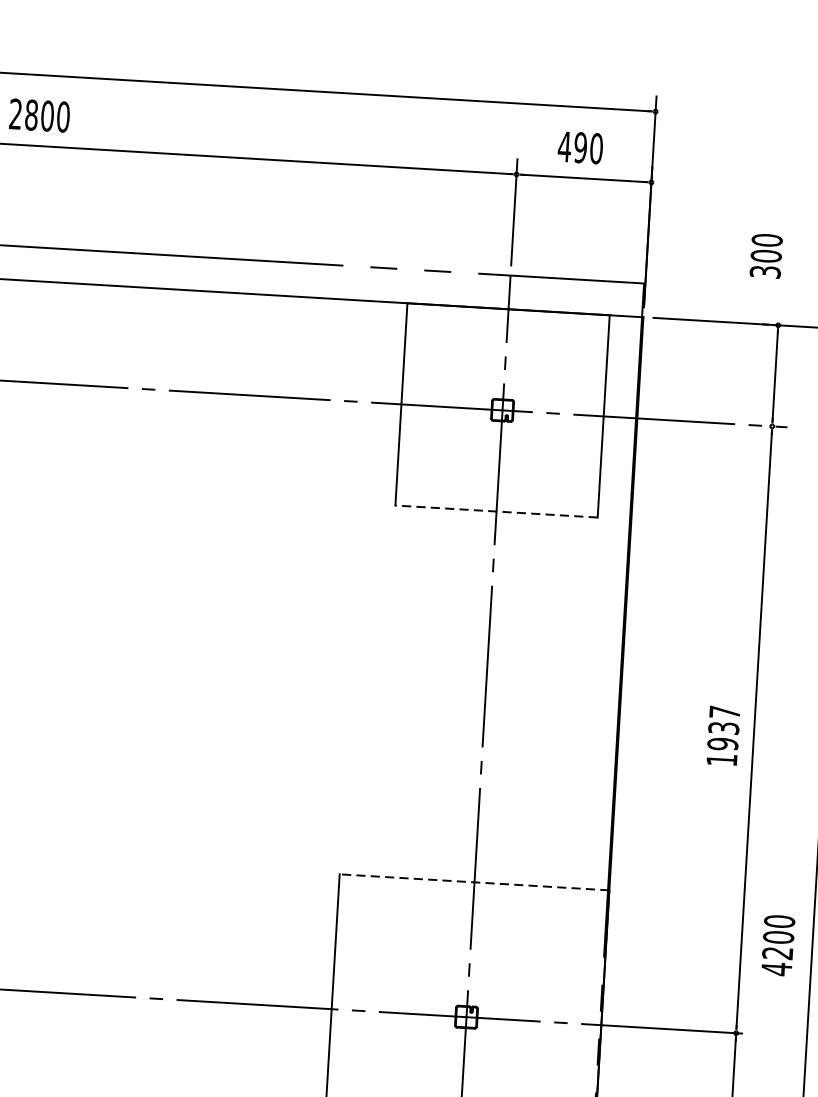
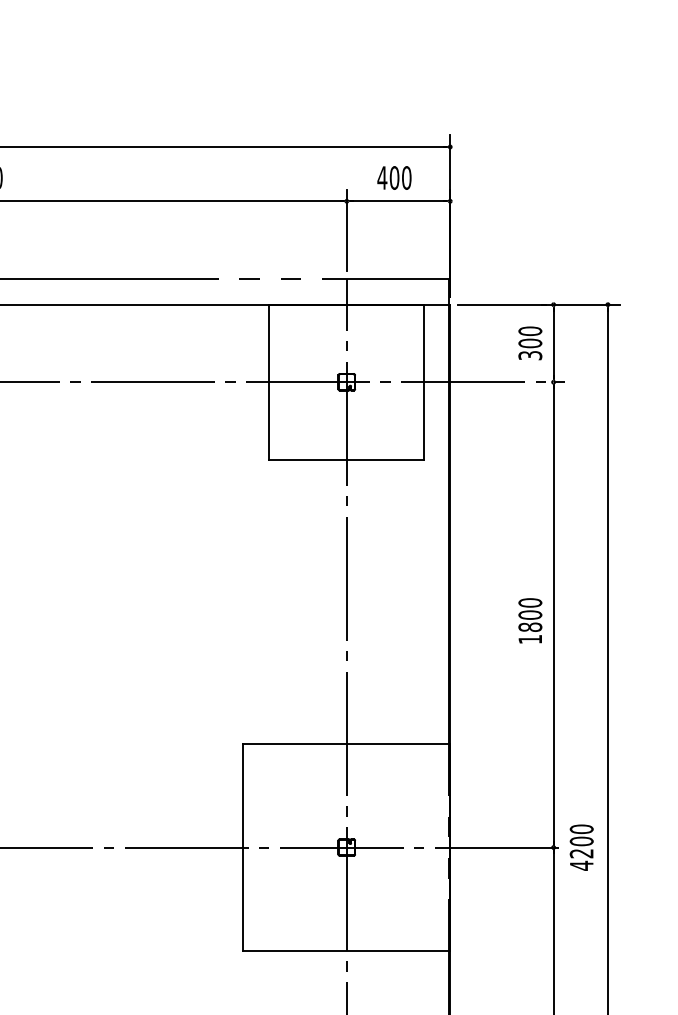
text: (580, 147) -> (394, 177), 490 -> 400
text: (766, 256) -> (530, 343), moved
line: (496, 511) -> (346, 459), dashed -> solid
text: (724, 728) -> (530, 615), 1937 -> 1800
line: (474, 882) -> (346, 744), dashed -> solid
text: (777, 945) -> (581, 847), moved

